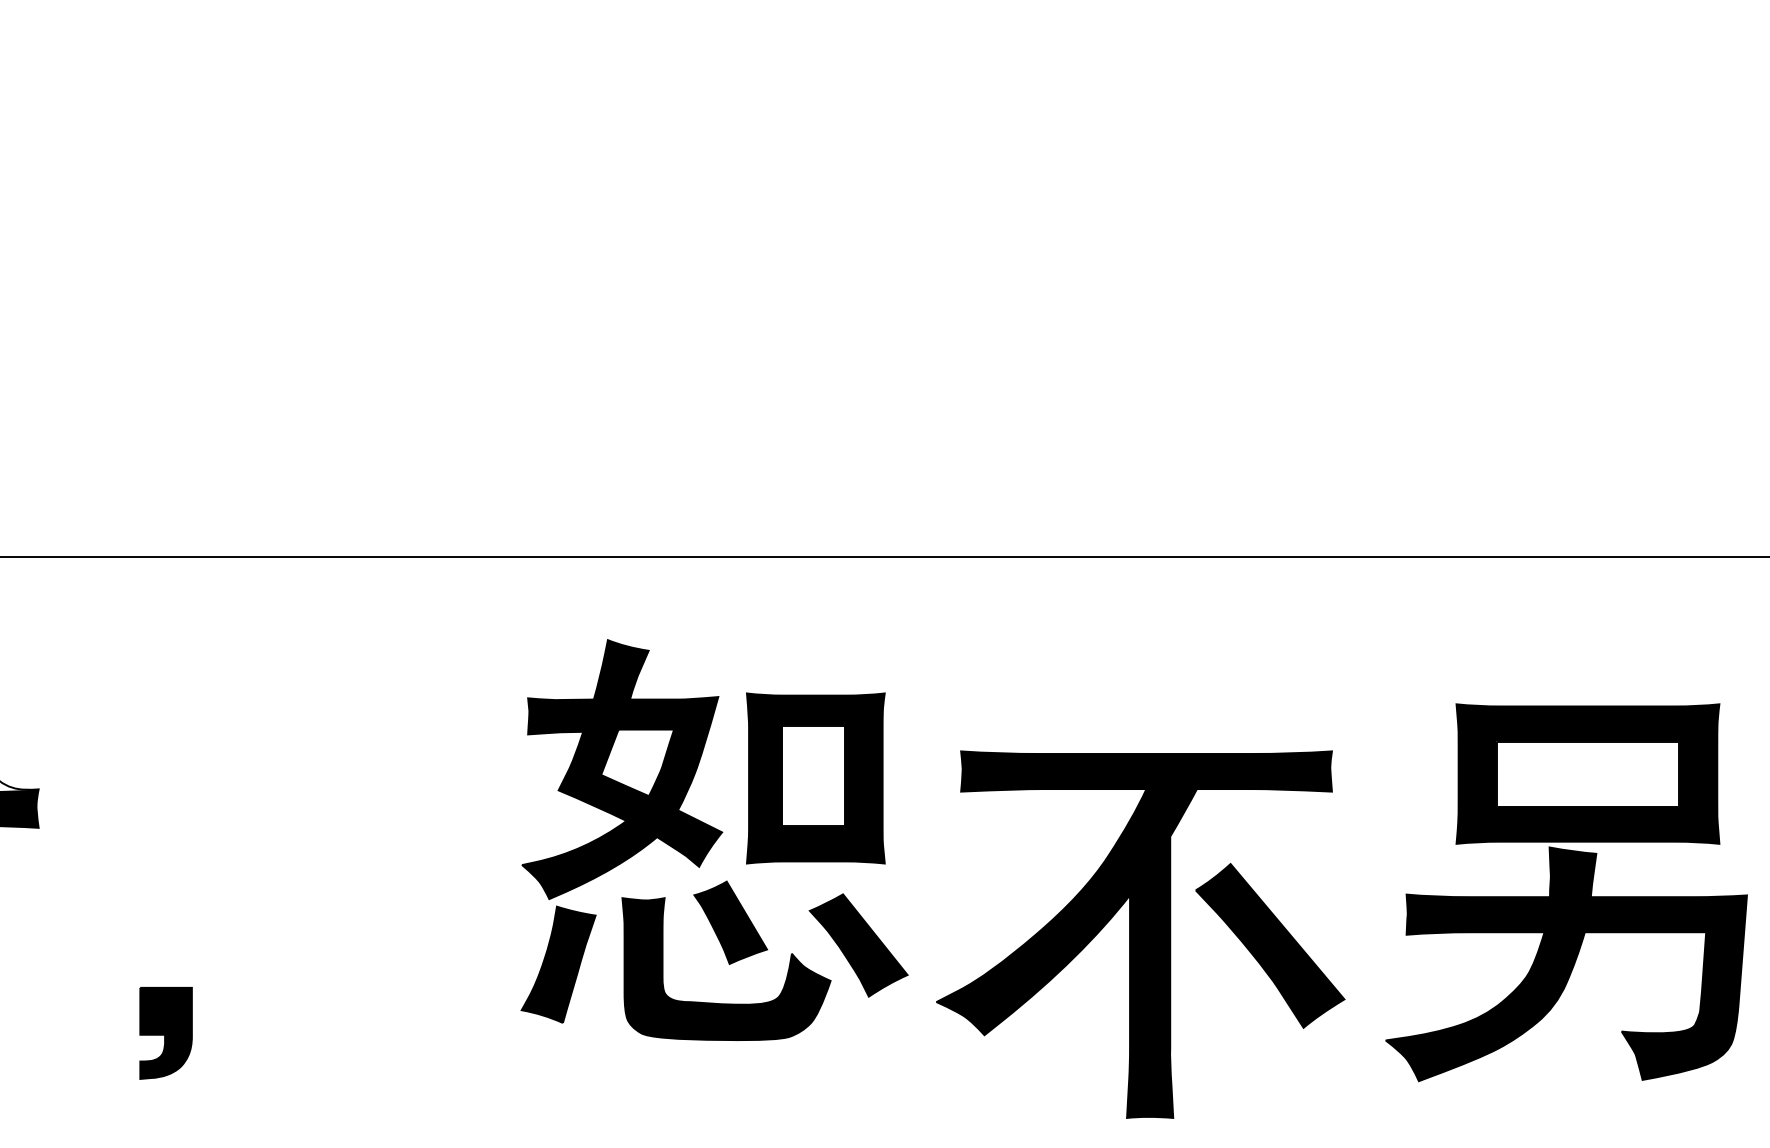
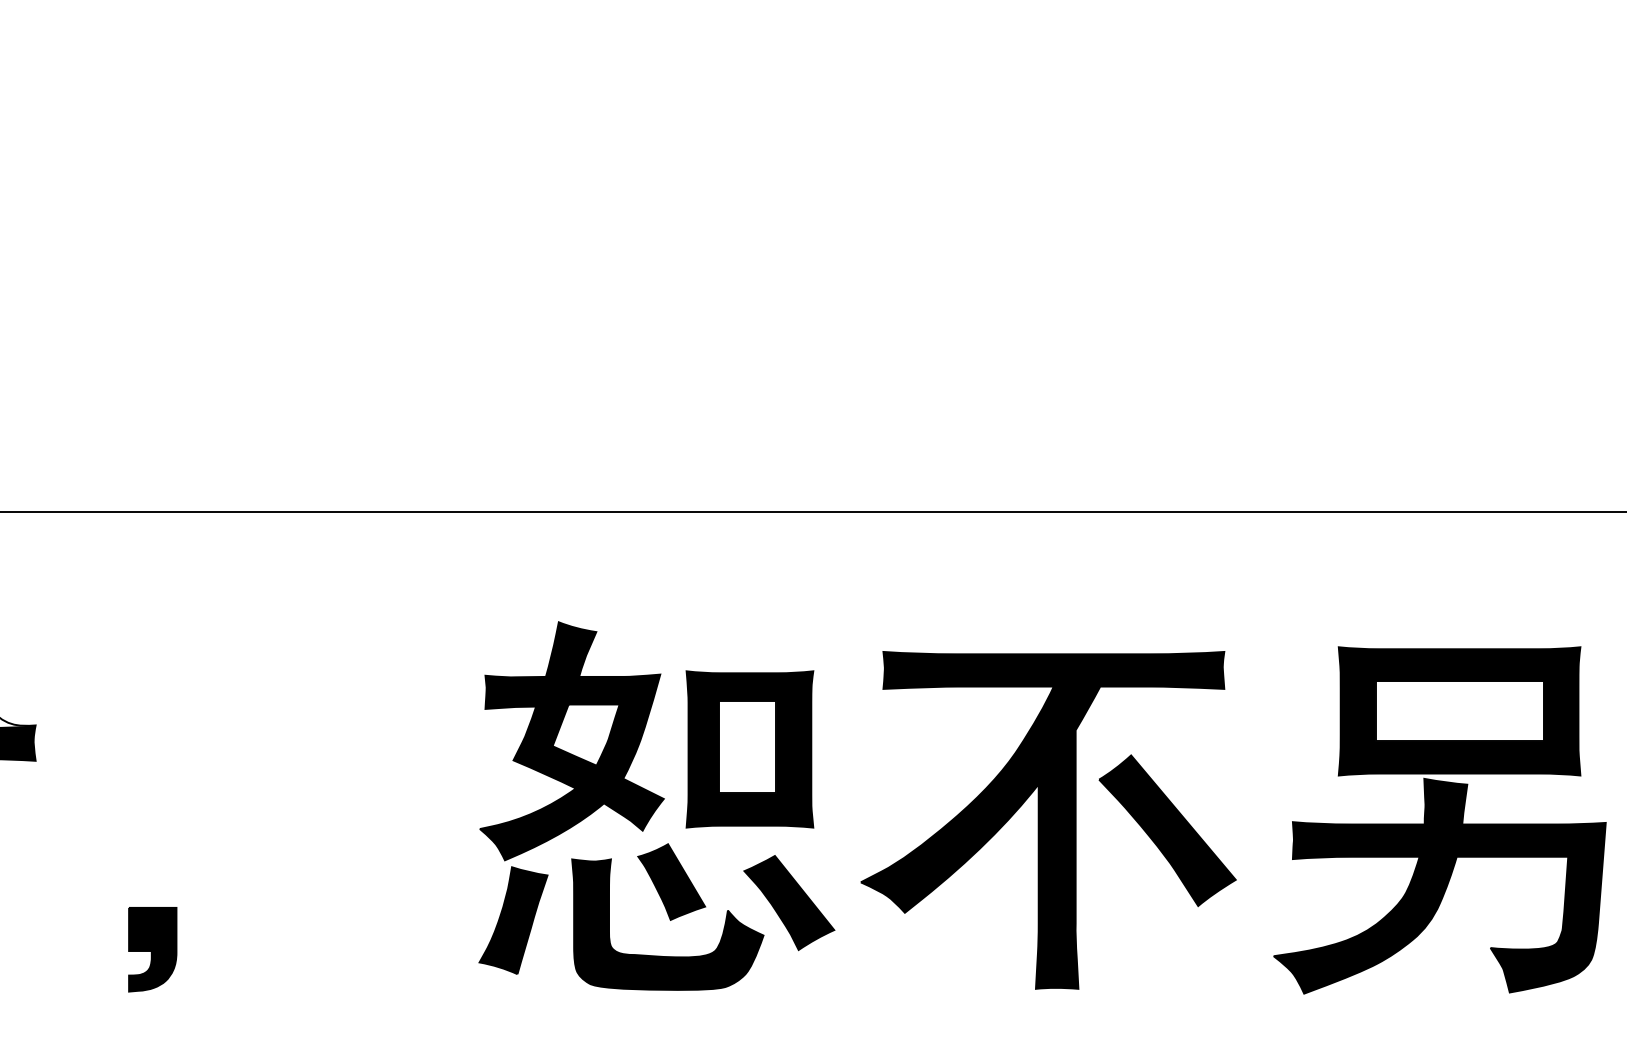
part: (714, 839) -> (656, 805), moved
part: (1140, 934) -> (1048, 820), moved

